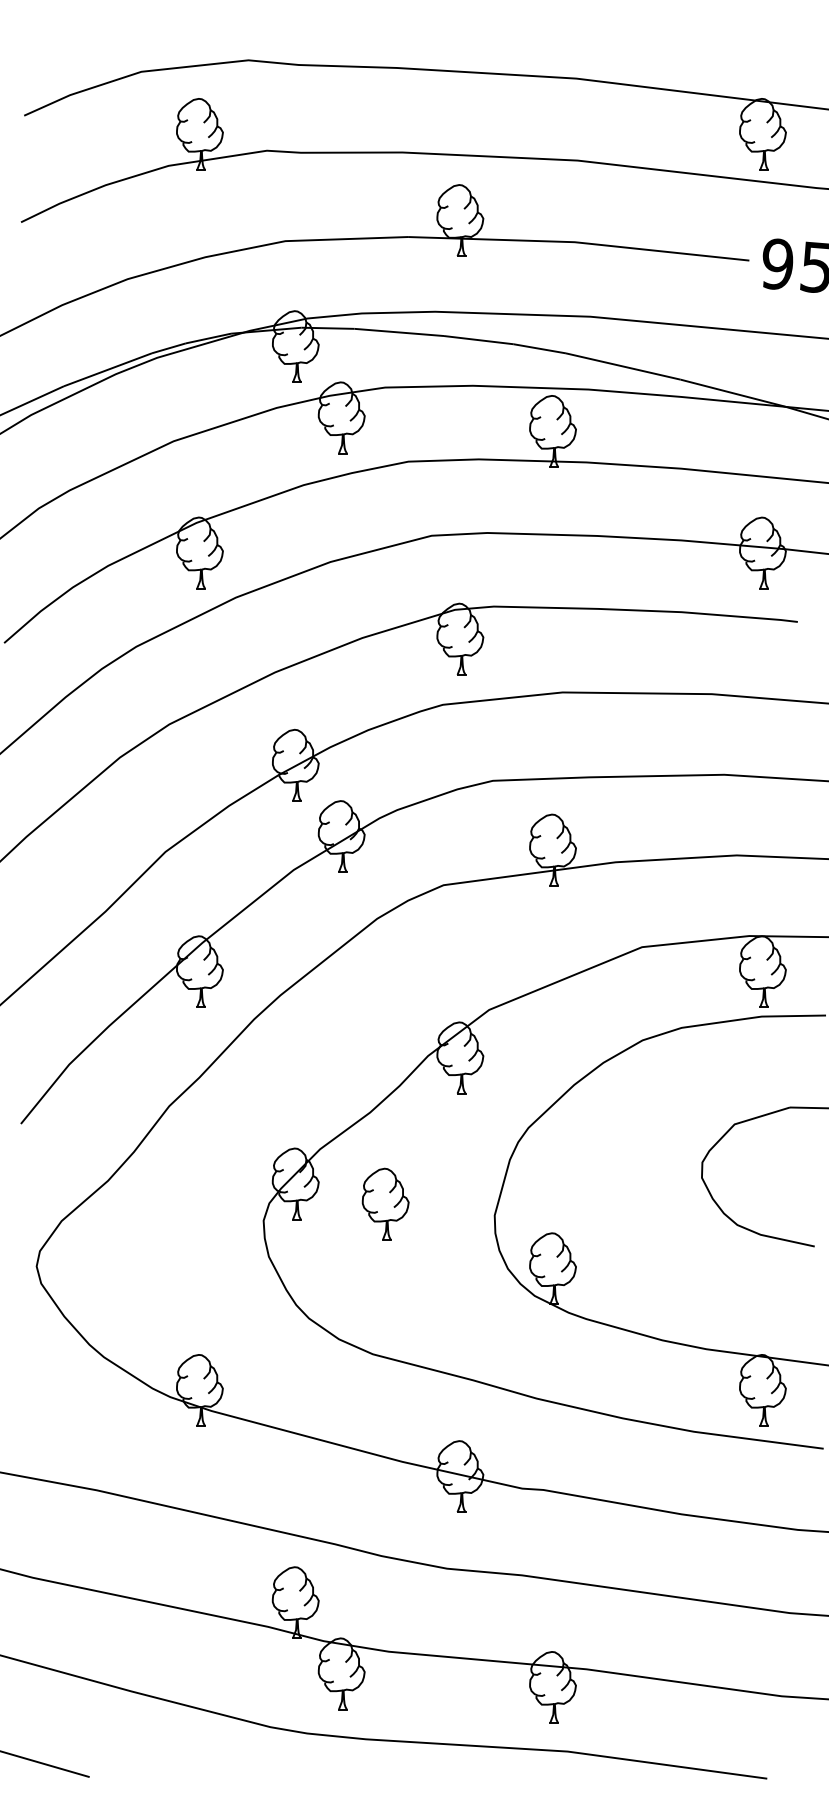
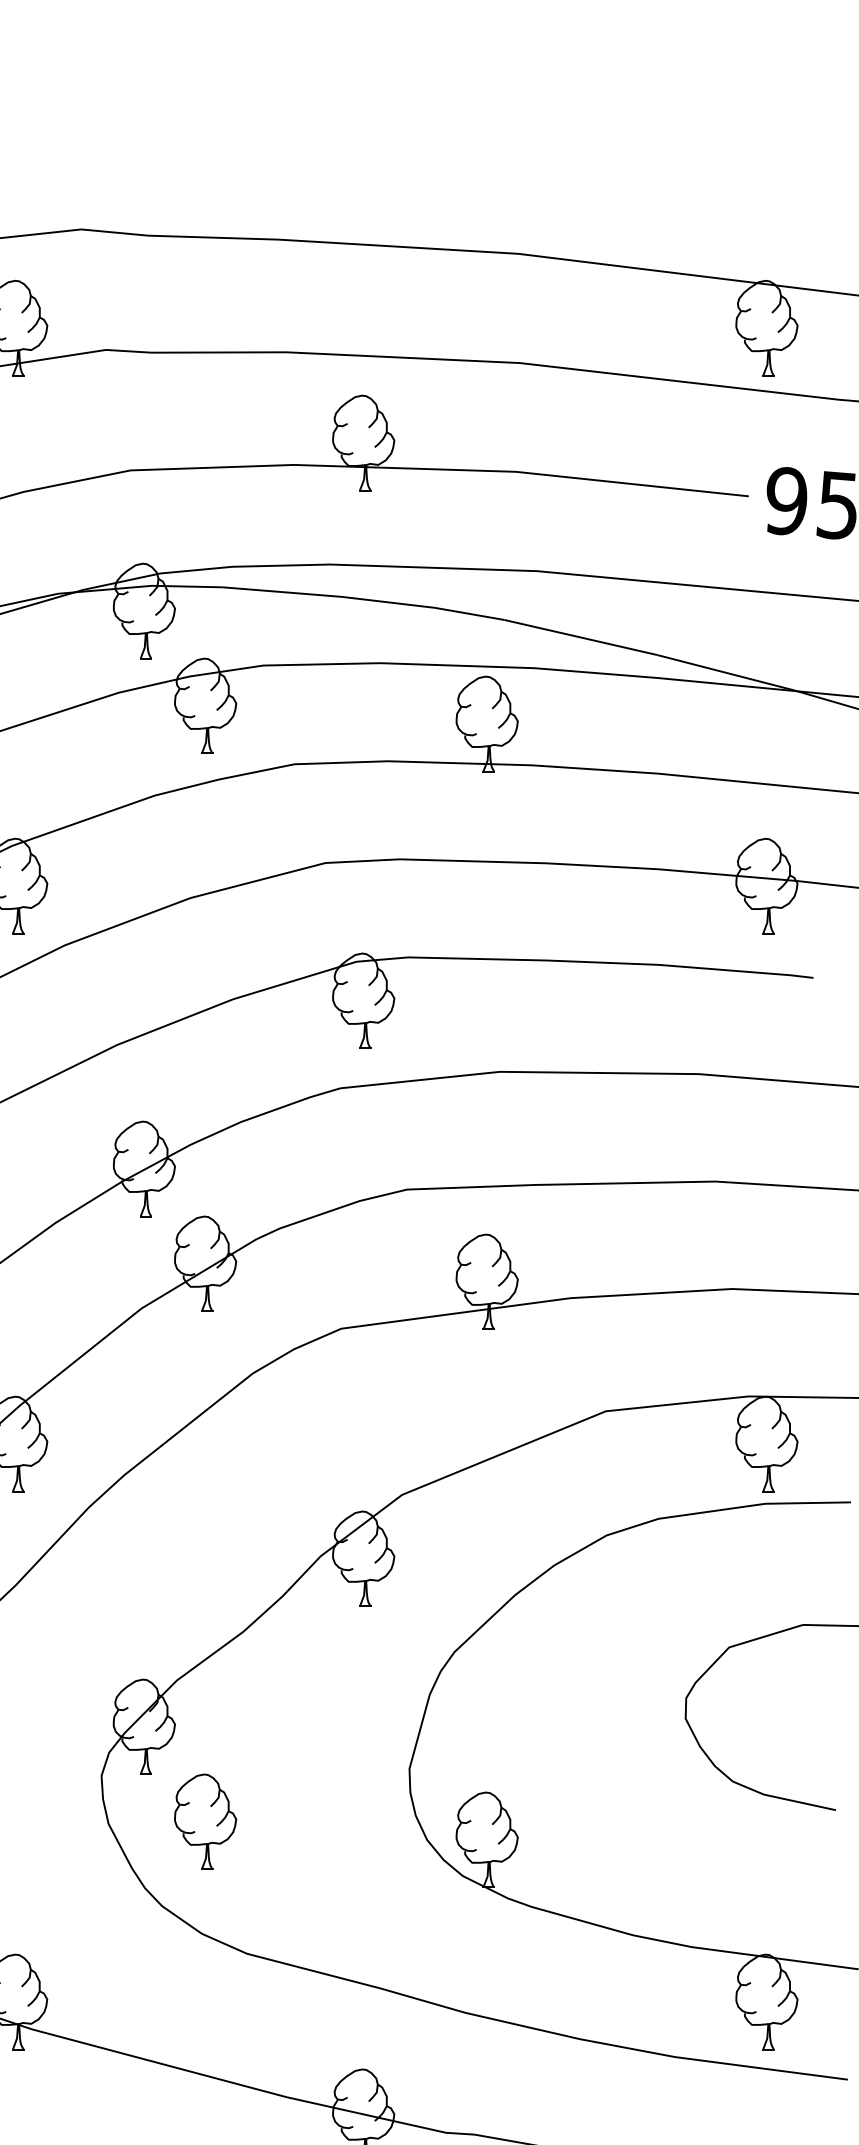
part: (385, 1203) -> (205, 1820), moved

